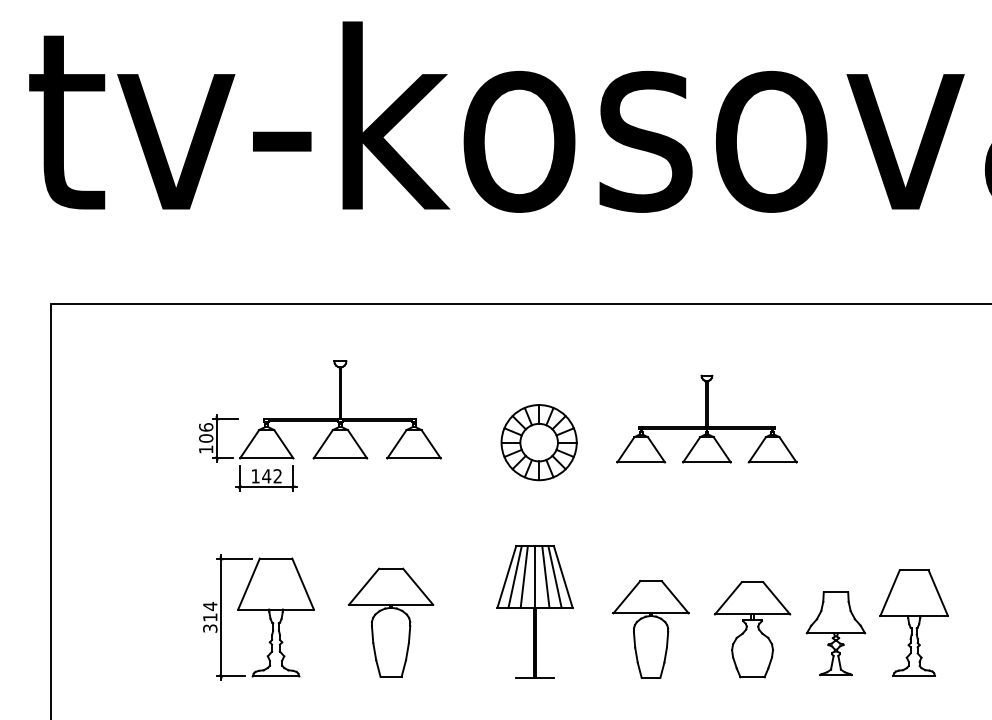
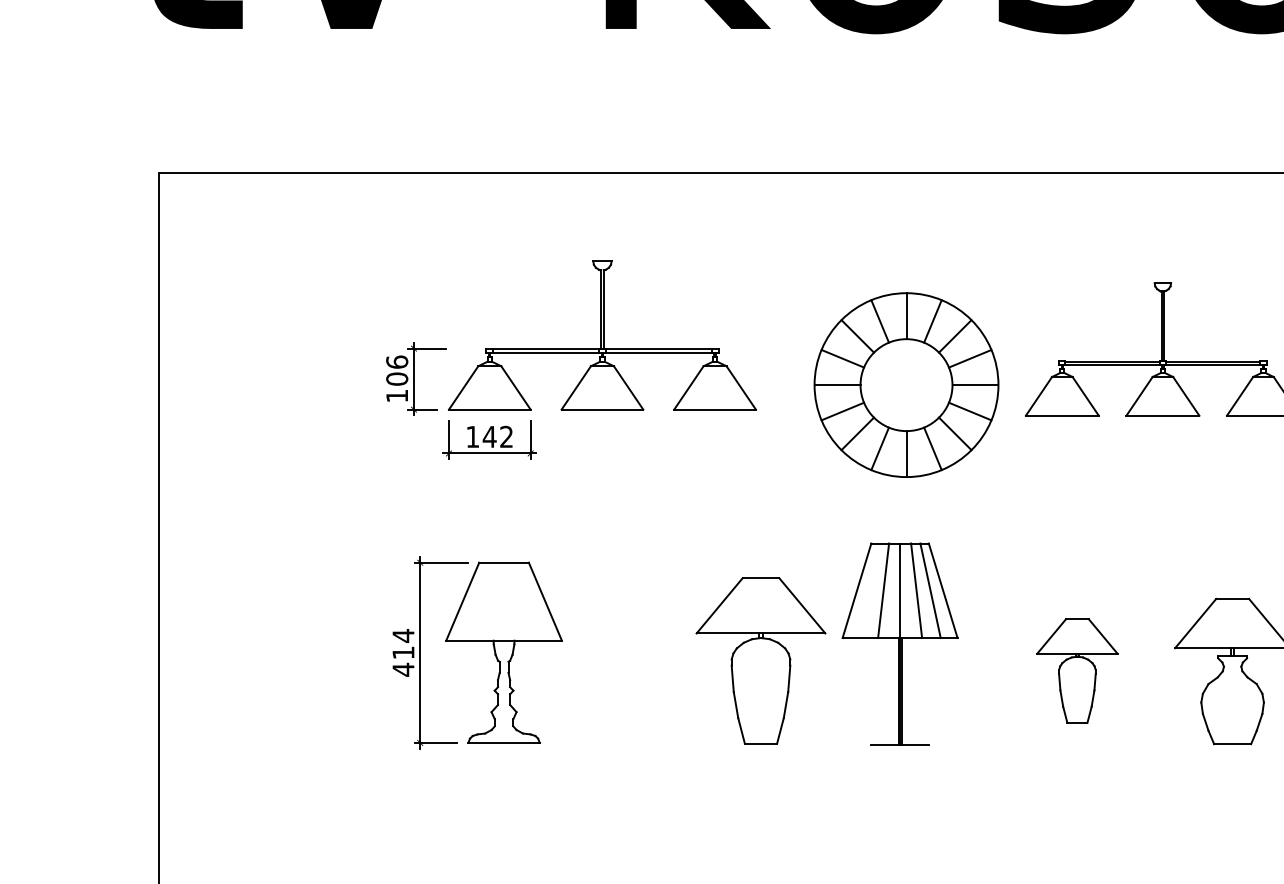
part: (538, 442) -> (905, 385), size x1.6
line: (514, 576) -> (868, 590), removed
part: (391, 622) -> (761, 660), moved
text: (210, 628) -> (403, 669), 314 -> 414
part: (650, 629) -> (1076, 671), size x0.7

